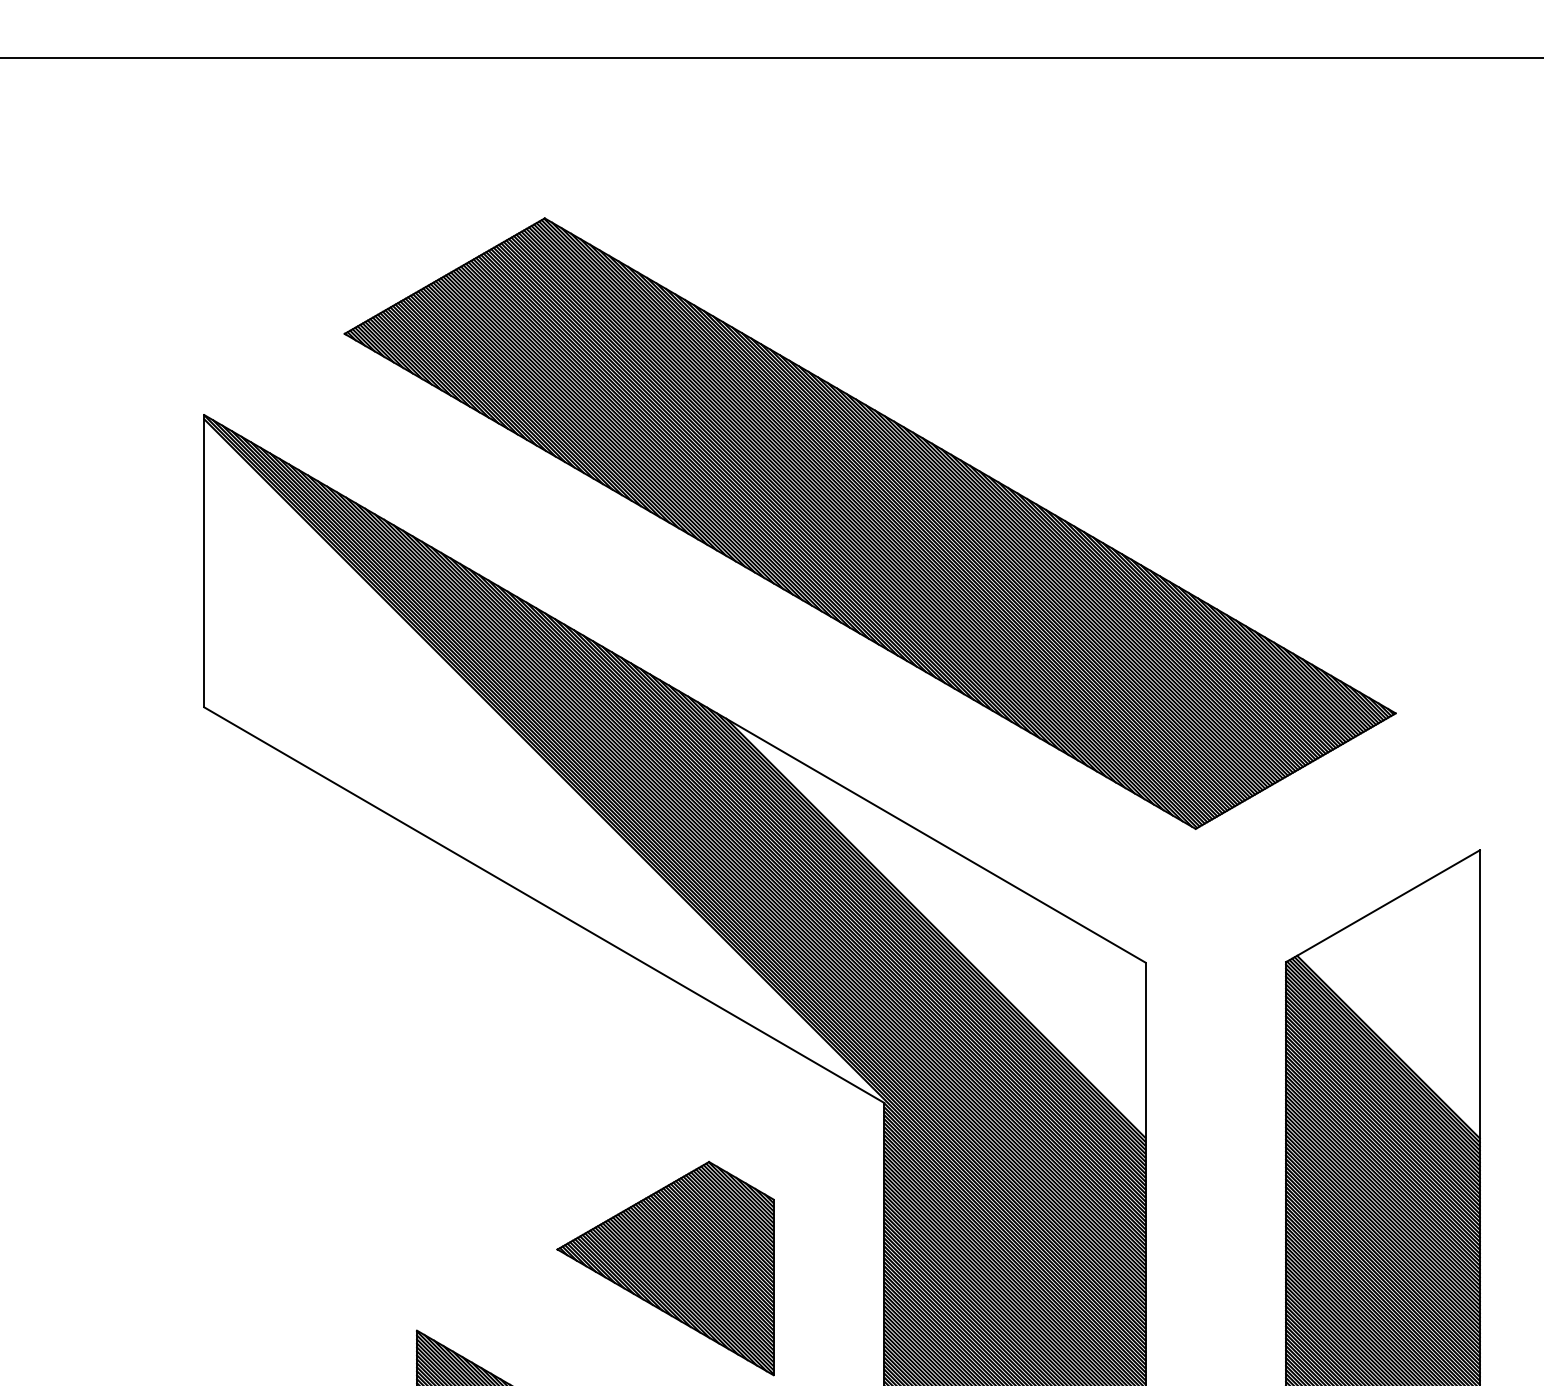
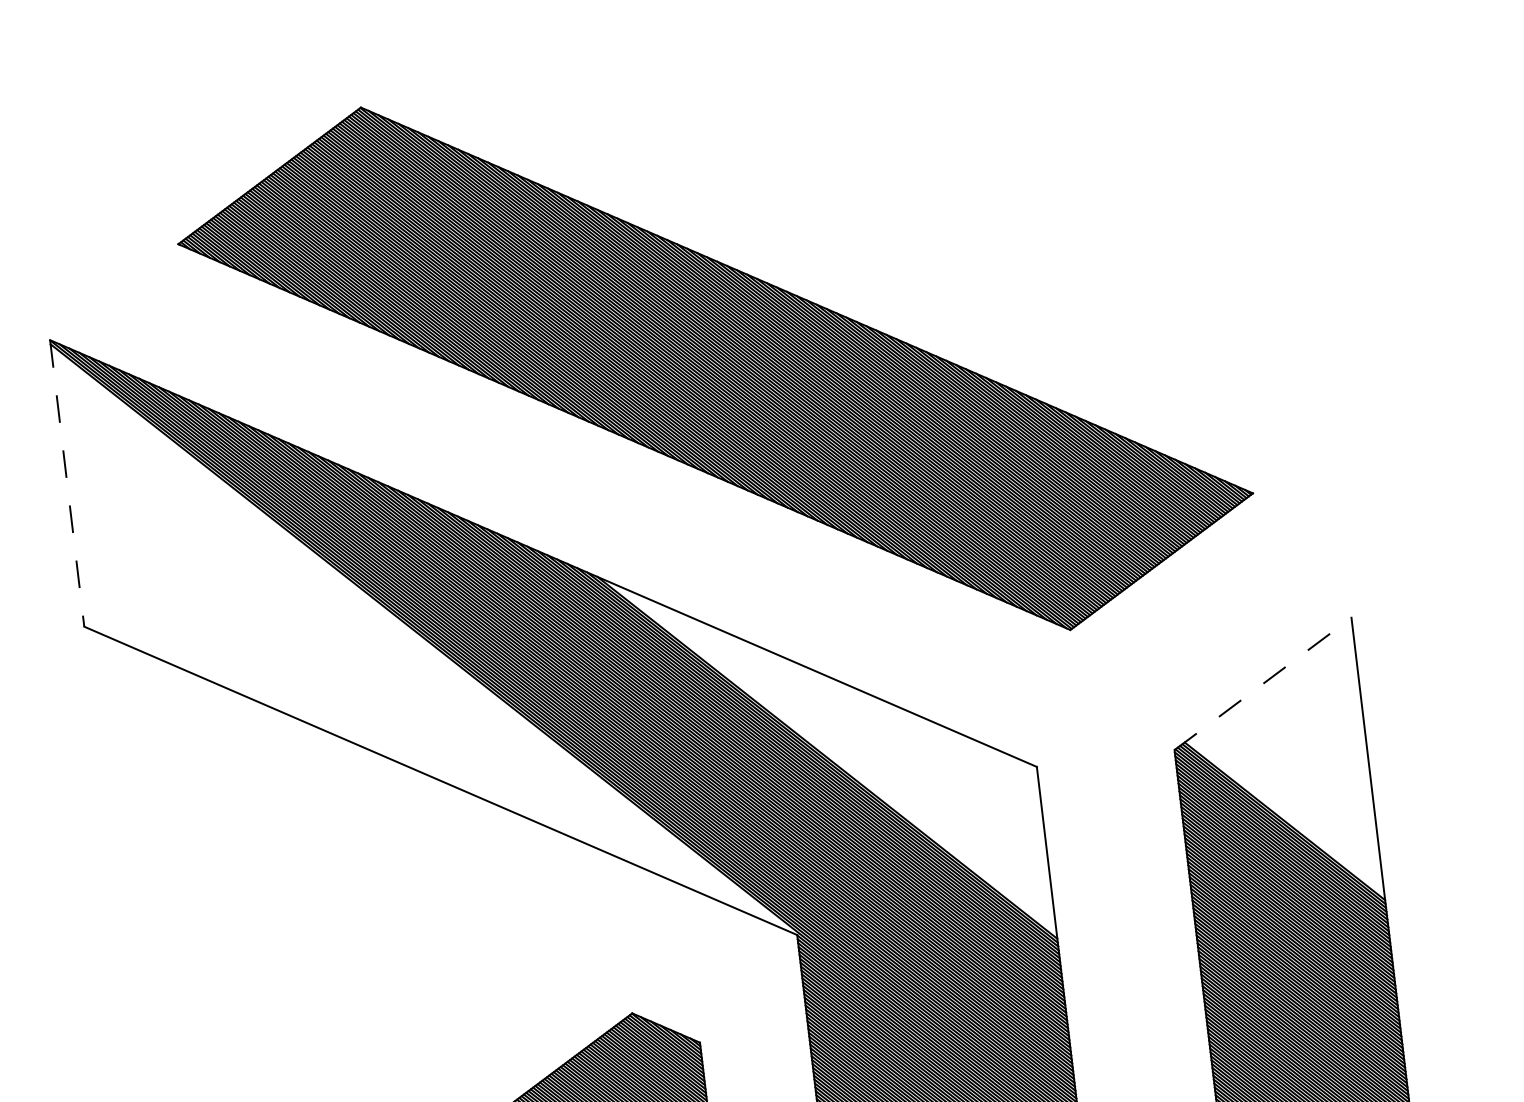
line: (204, 561) -> (67, 483), solid -> dashed
line: (1382, 906) -> (1262, 684), solid -> dashed

